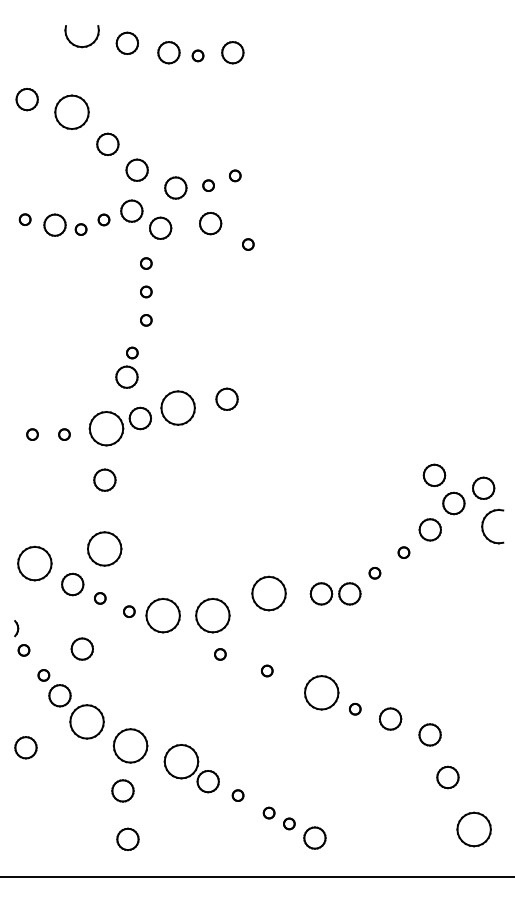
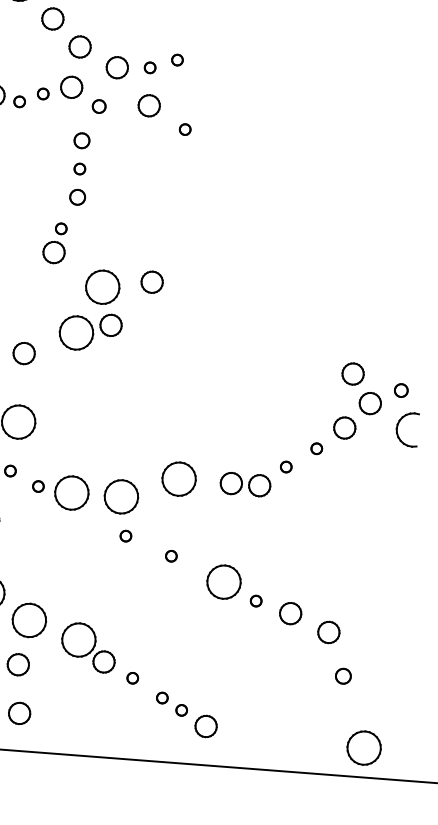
part: (160, 227) -> (98, 105), size x0.6
part: (146, 263) -> (82, 140), size x1.4
part: (146, 320) -> (77, 197), size x1.4
part: (119, 426) -> (89, 331), moved
part: (483, 487) -> (401, 389), size x0.6
part: (447, 777) -> (342, 676), size x0.7
part: (473, 829) -> (363, 748), moved

